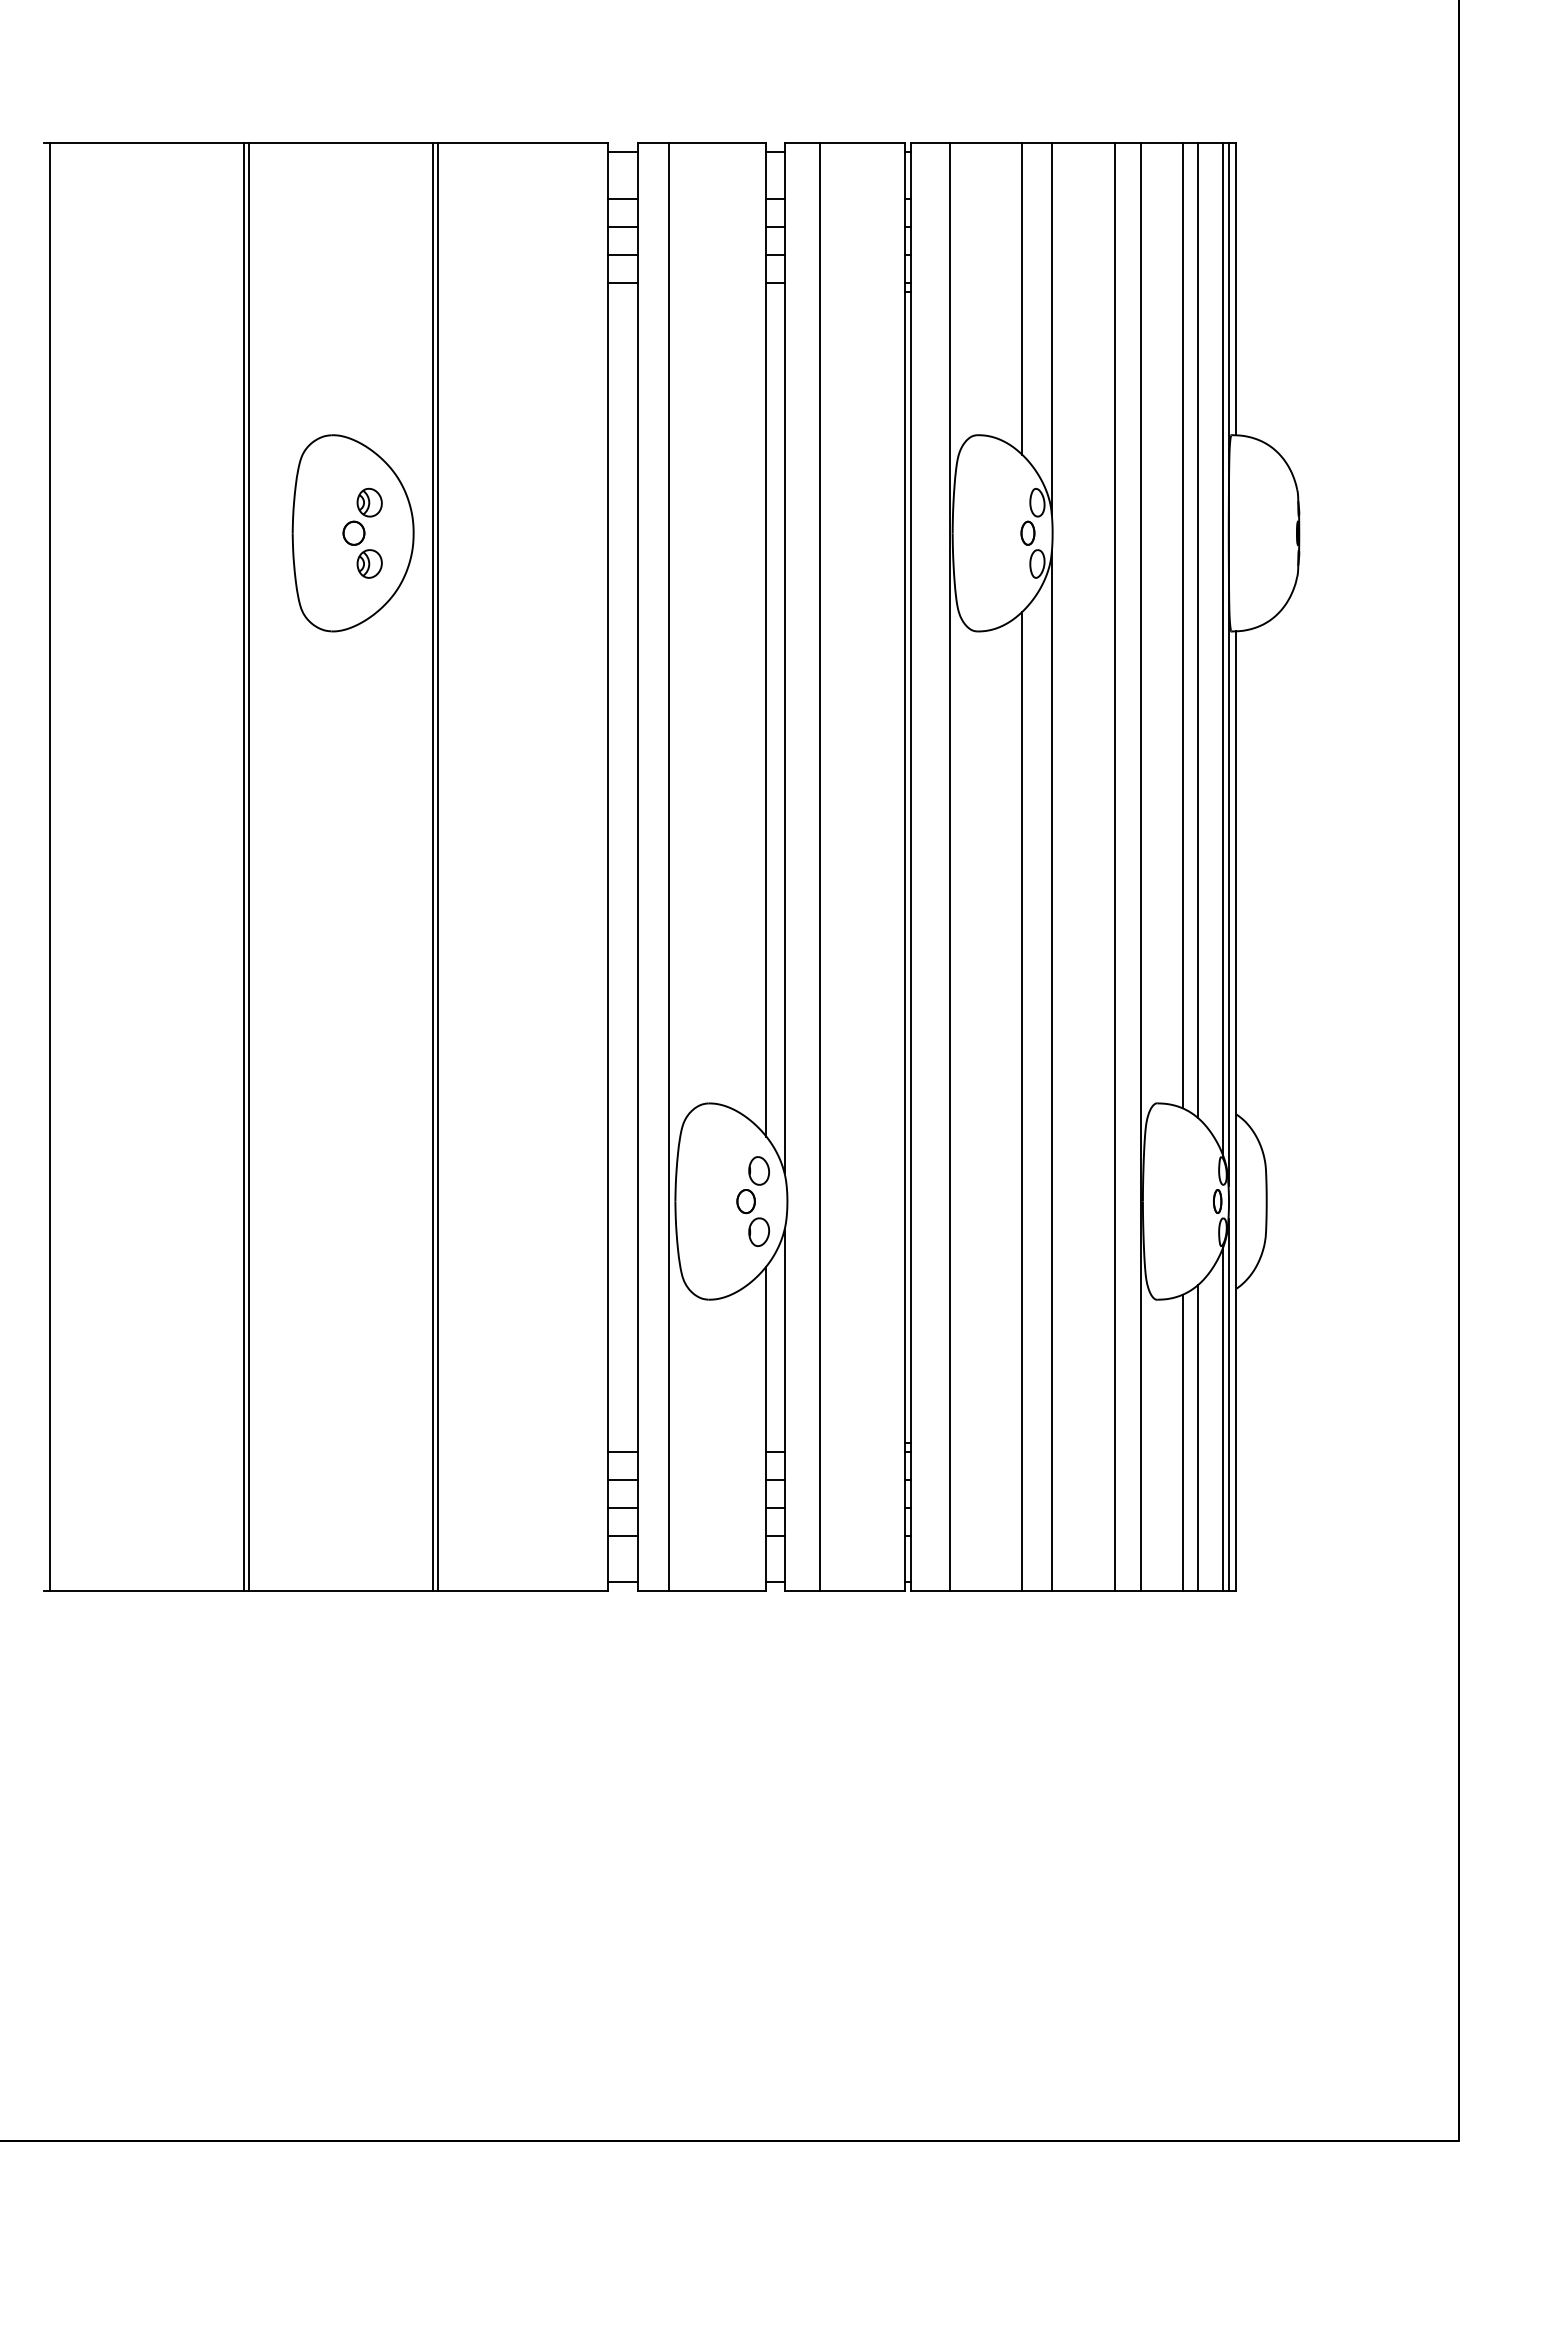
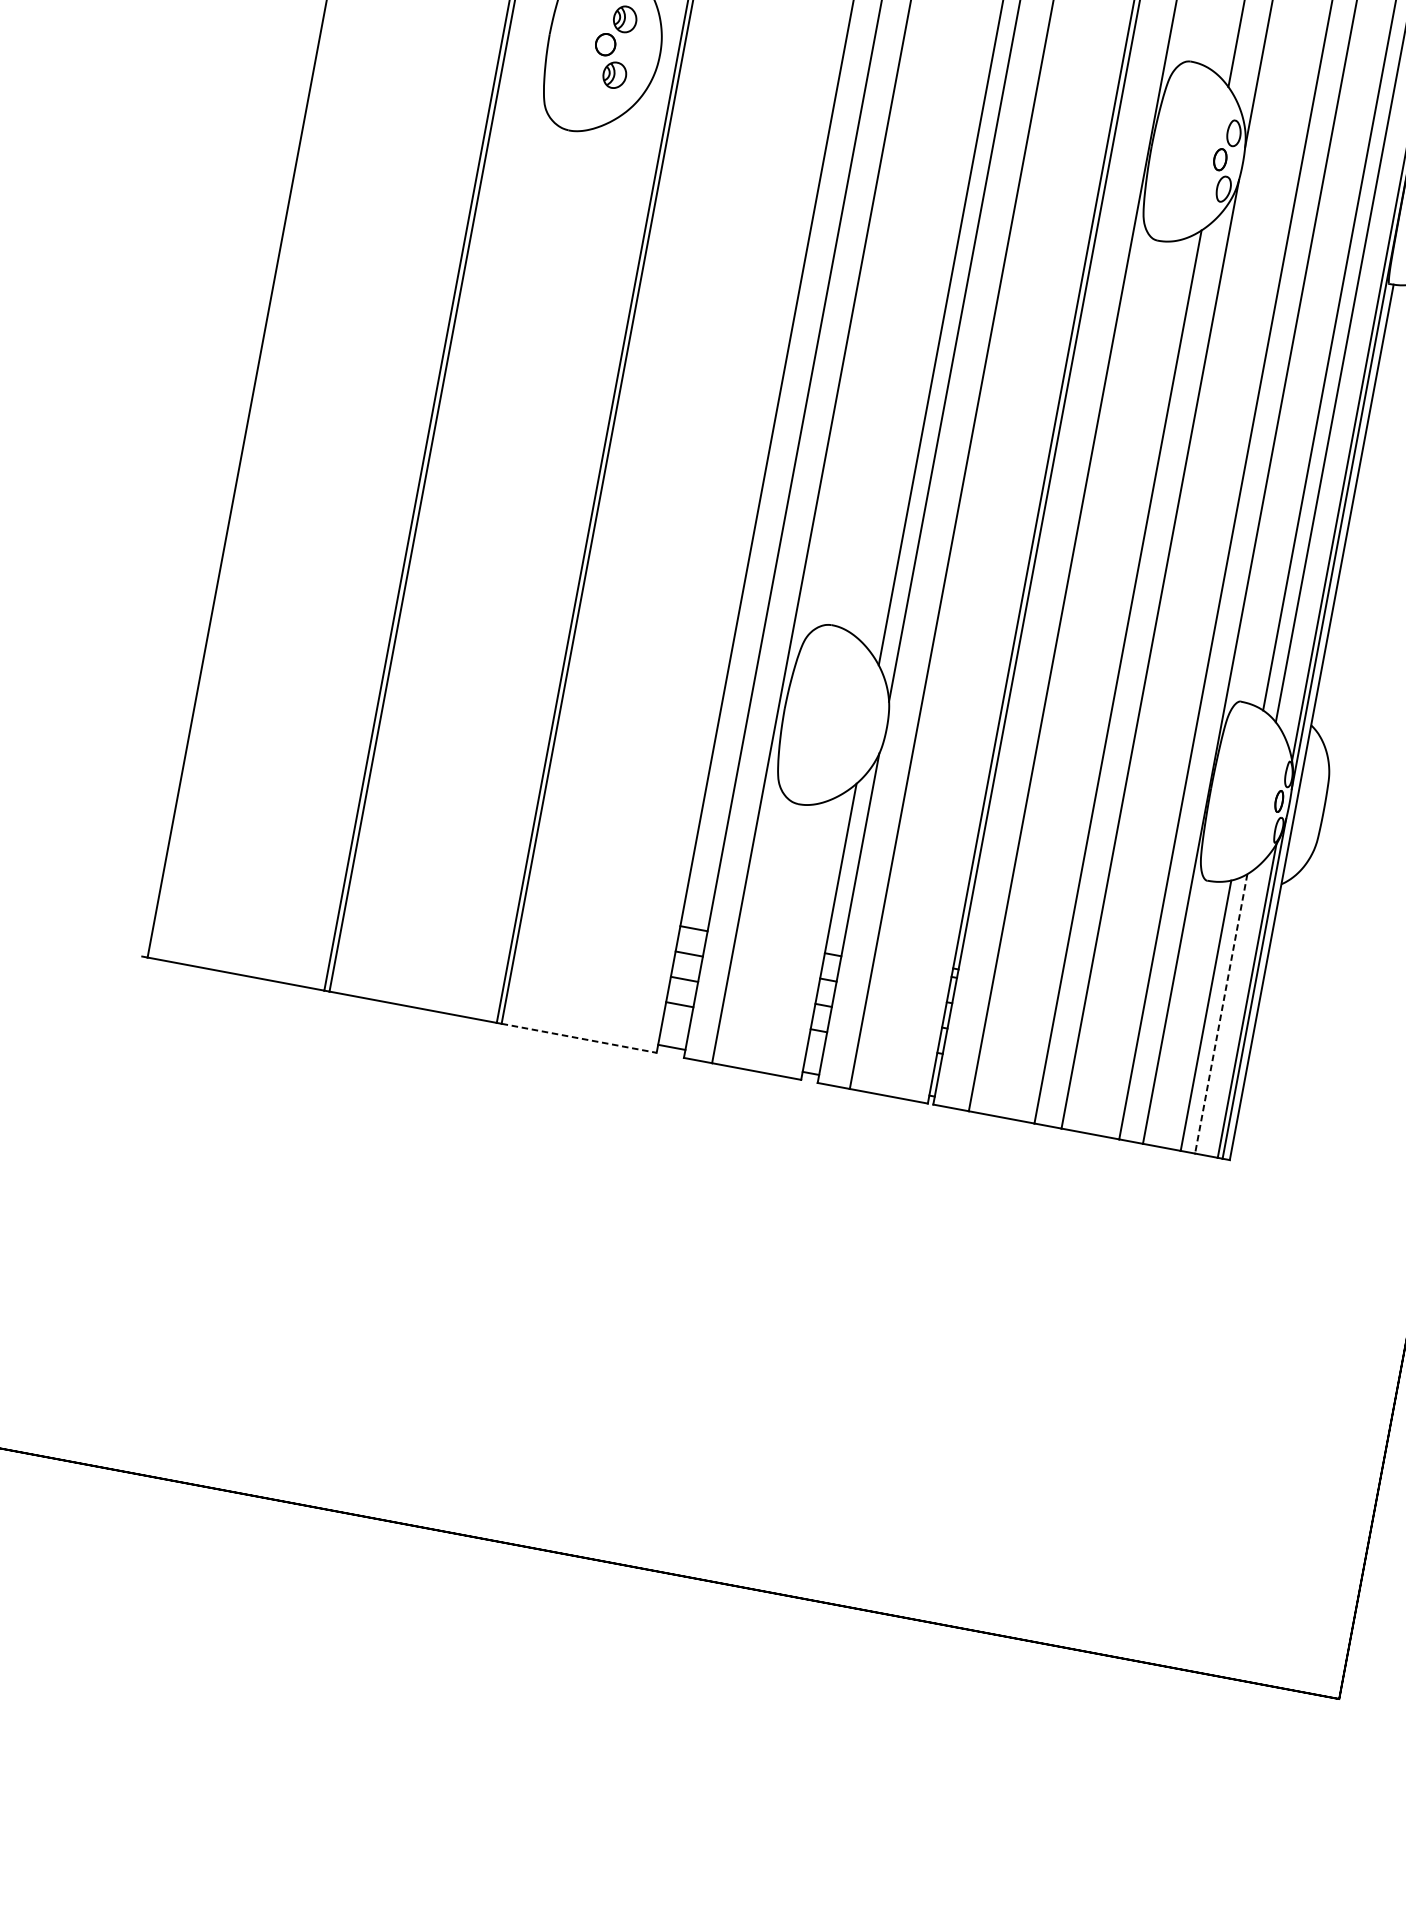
part: (753, 1201) -> (855, 722), removed
line: (1198, 1438) -> (1221, 1014), solid -> dashed
line: (523, 1591) -> (579, 1038), solid -> dashed

